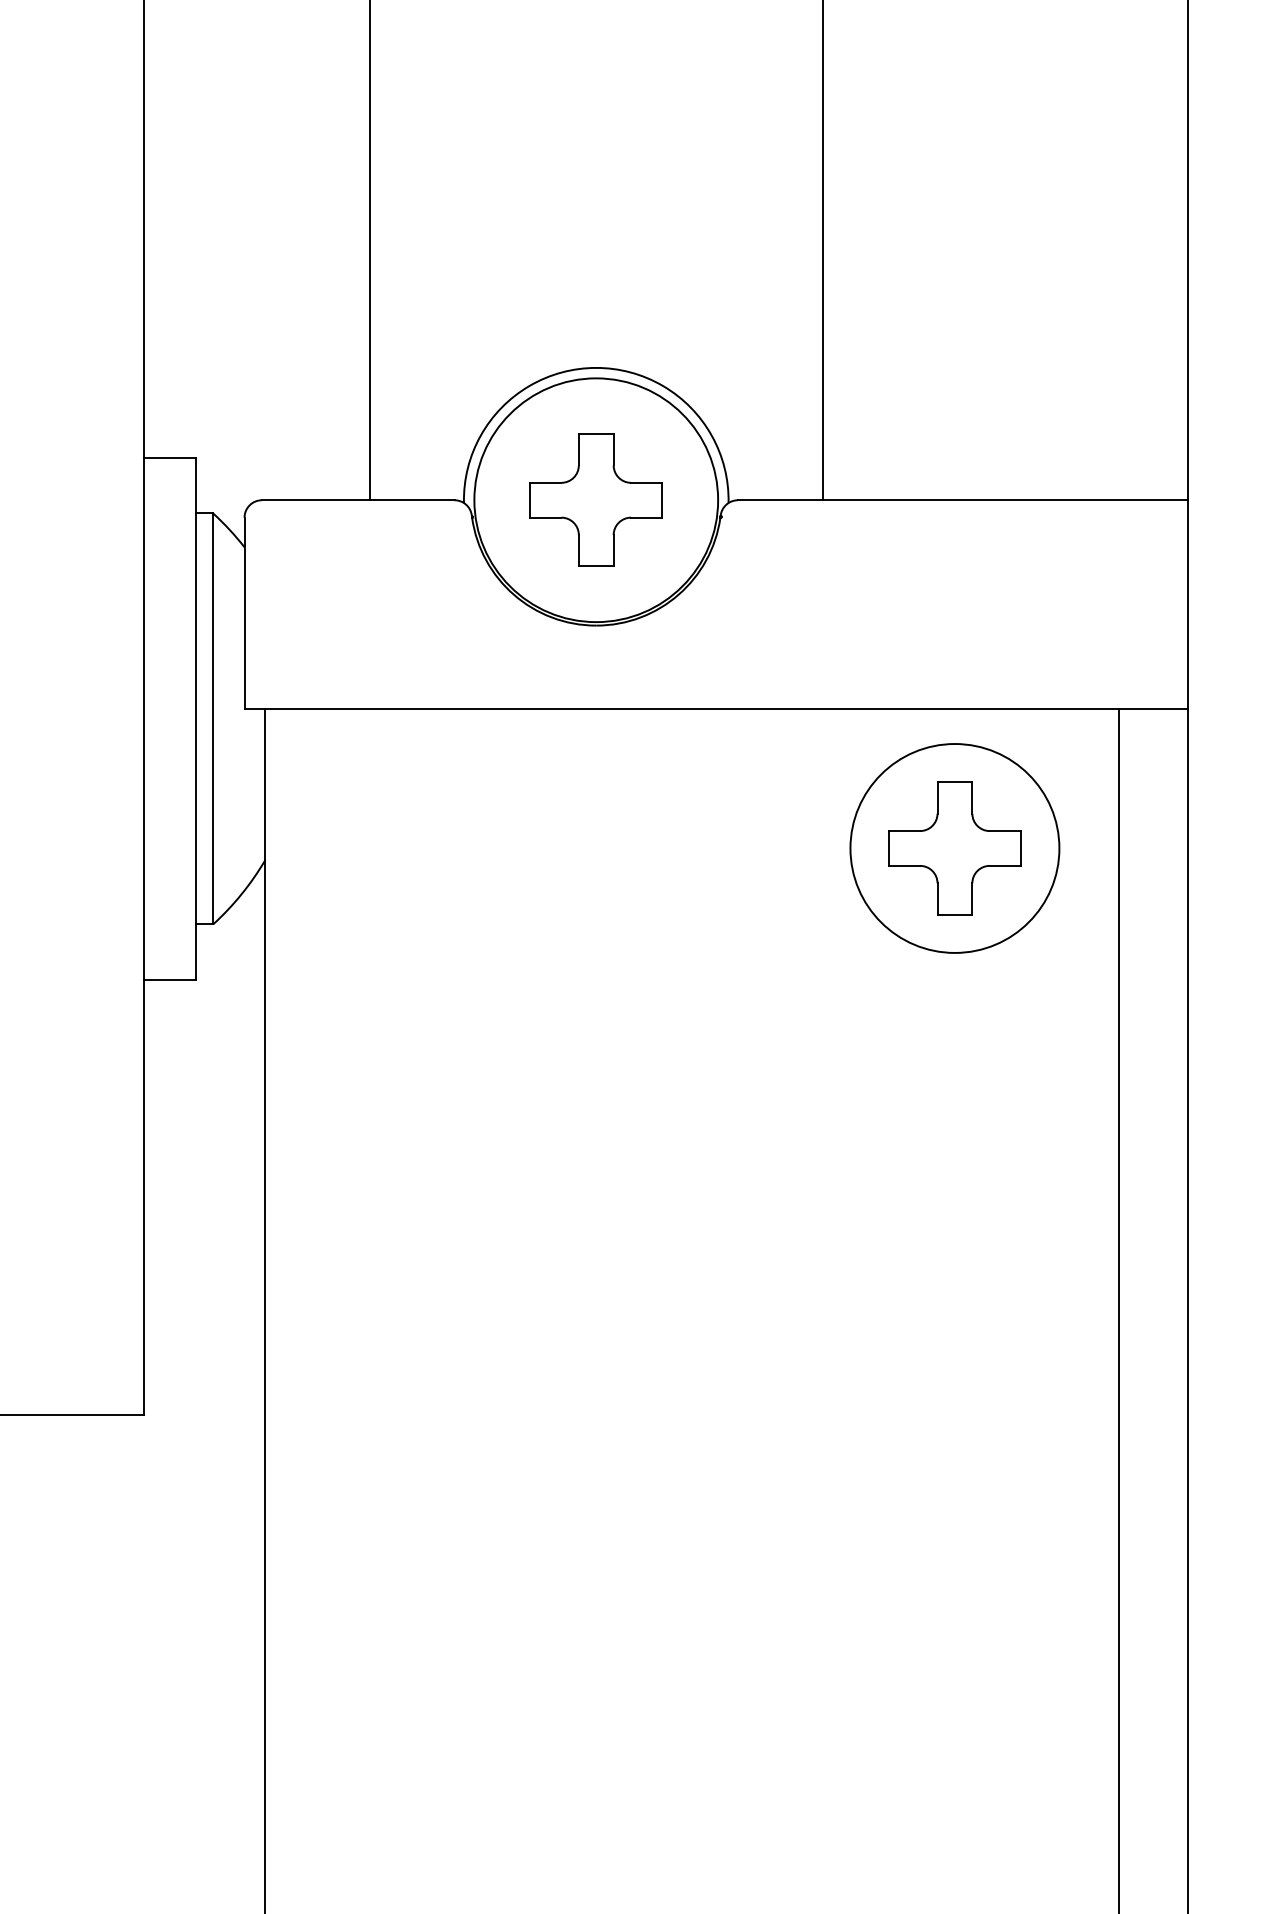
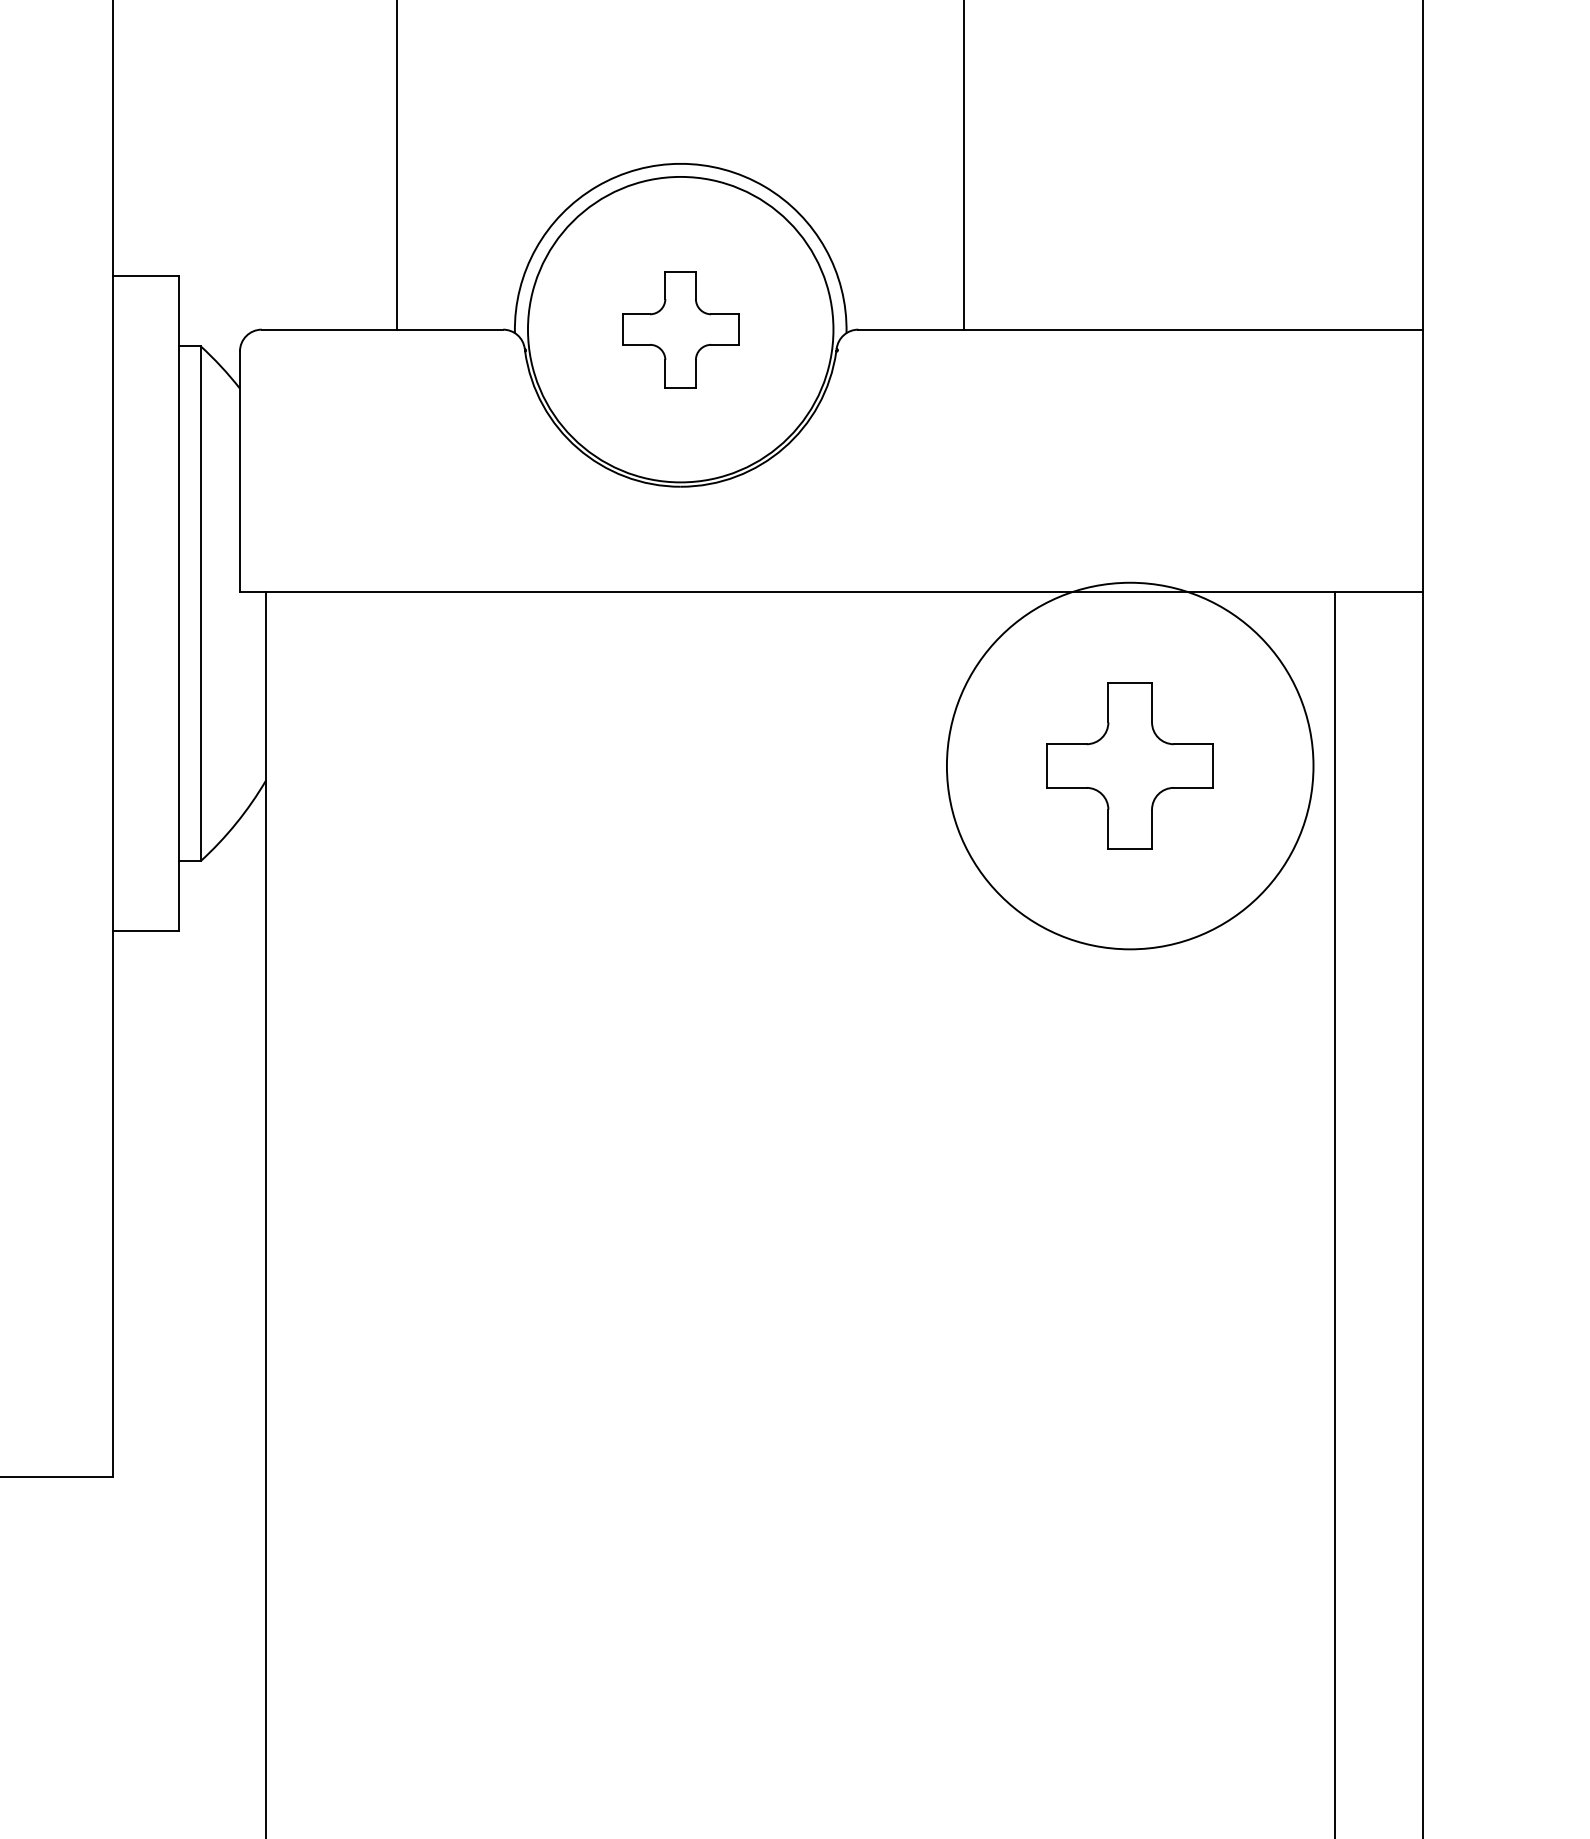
part: (595, 499) -> (679, 328), size x0.7
circle: (954, 848) -> (1129, 766), size x1.4

